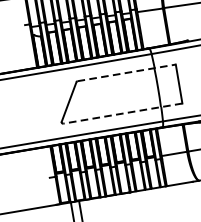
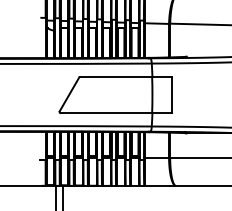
line: (126, 72) -> (126, 76), dashed -> solid
line: (122, 113) -> (116, 113), dashed -> solid

